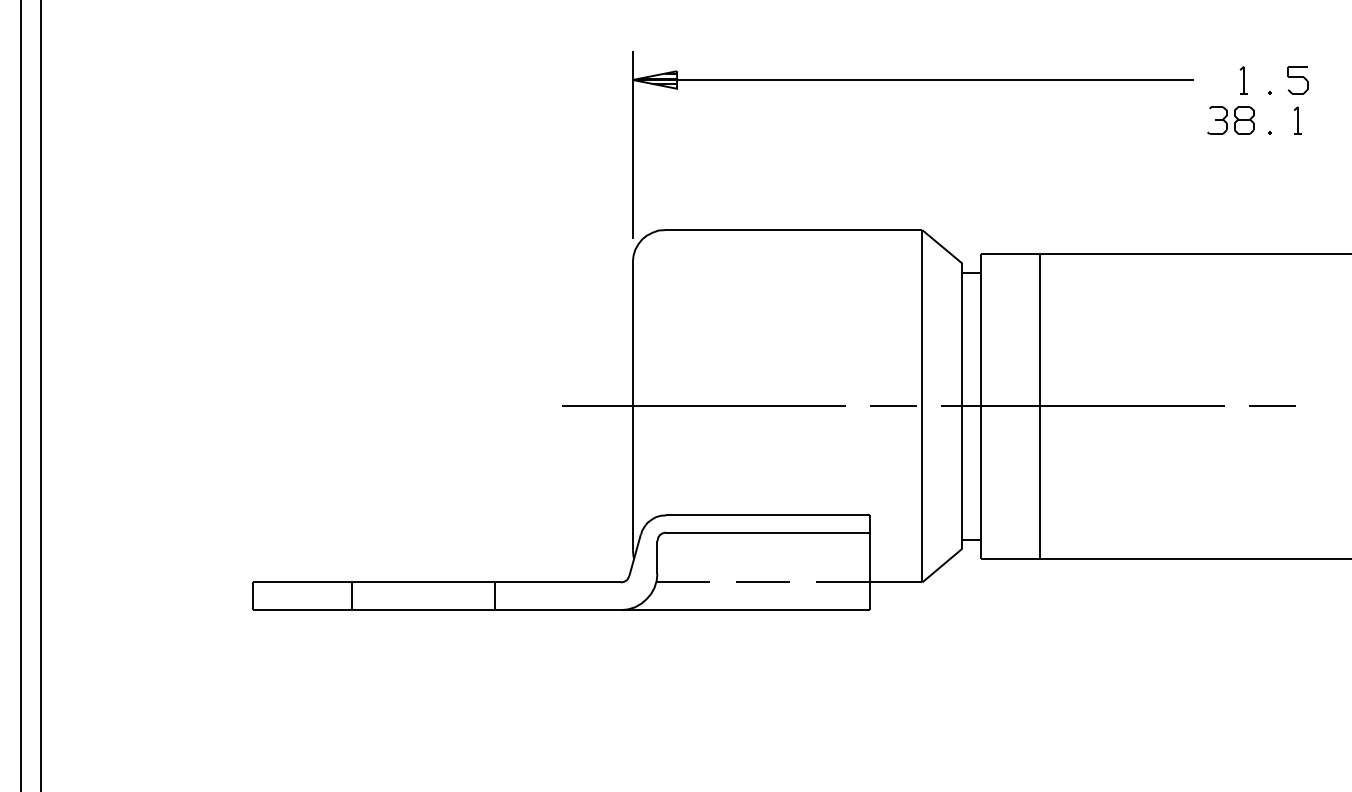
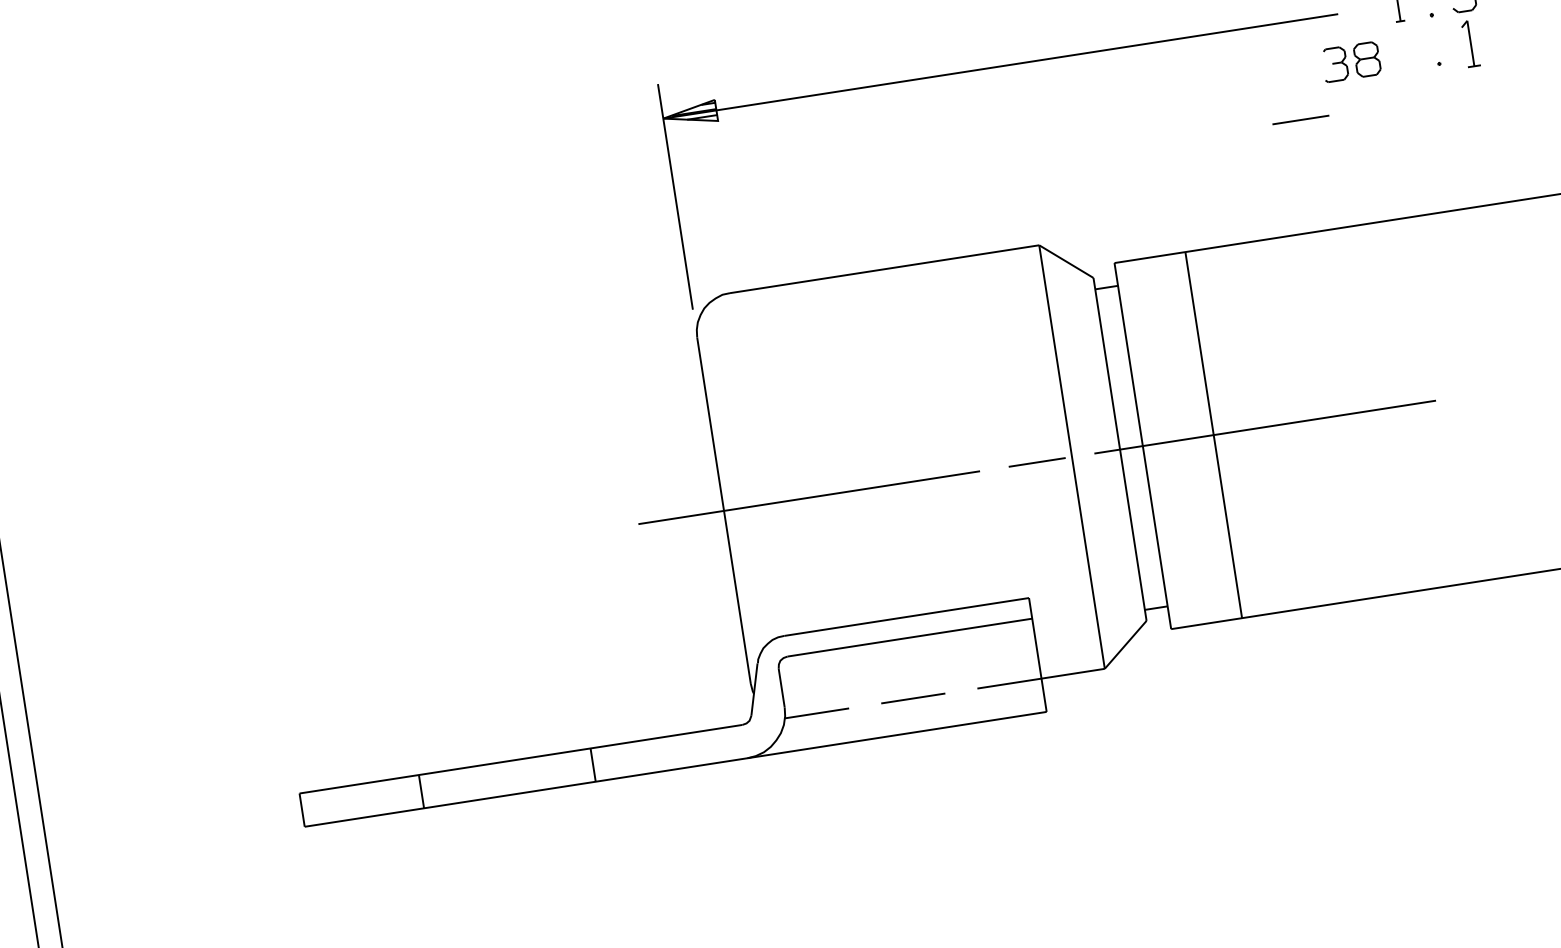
part: (1230, 120) -> (1350, 62), moved
part: (1297, 120) -> (1469, 43), size x1.4
line: (1272, 405) -> (1300, 119), moved

